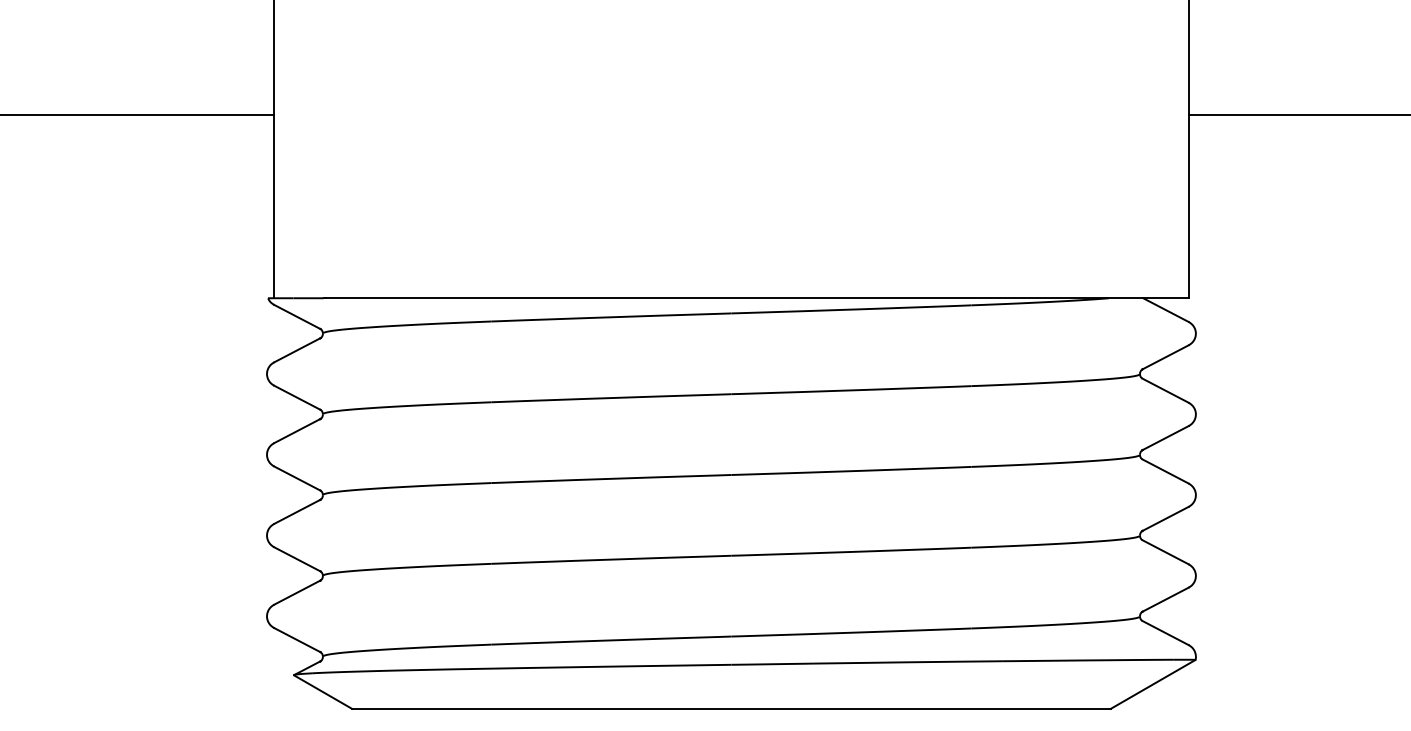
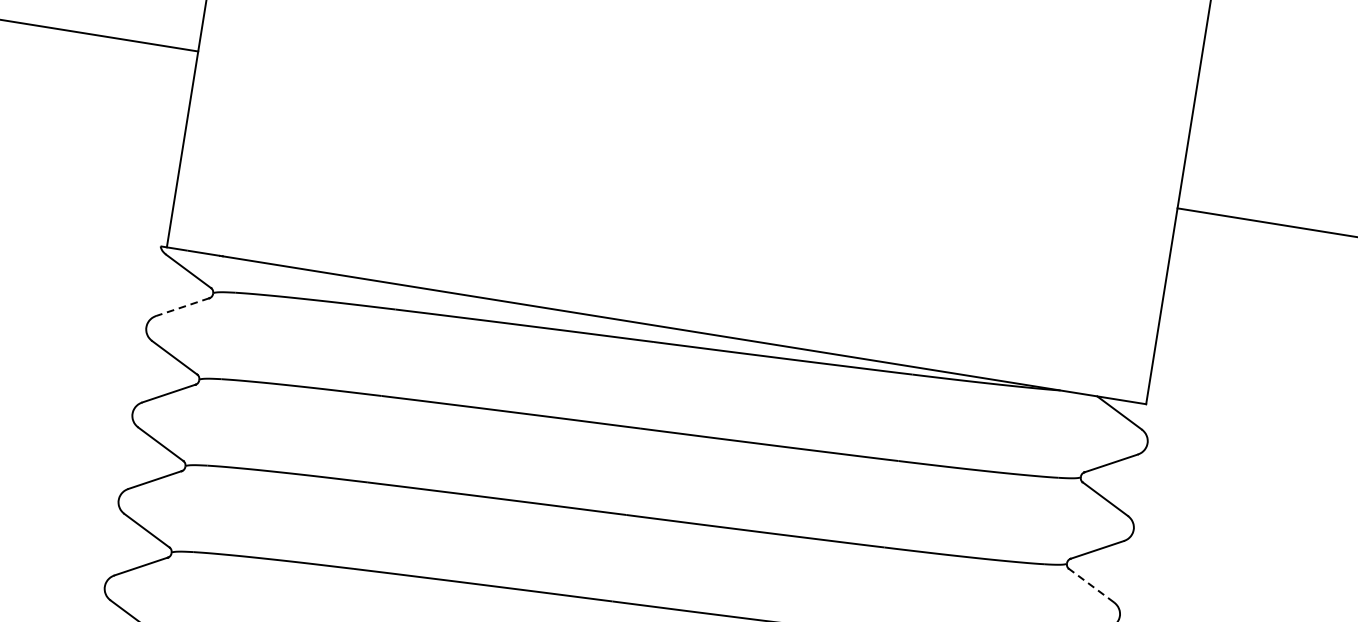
line: (297, 350) -> (183, 307), solid -> dashed
line: (1165, 471) -> (1091, 585), solid -> dashed

